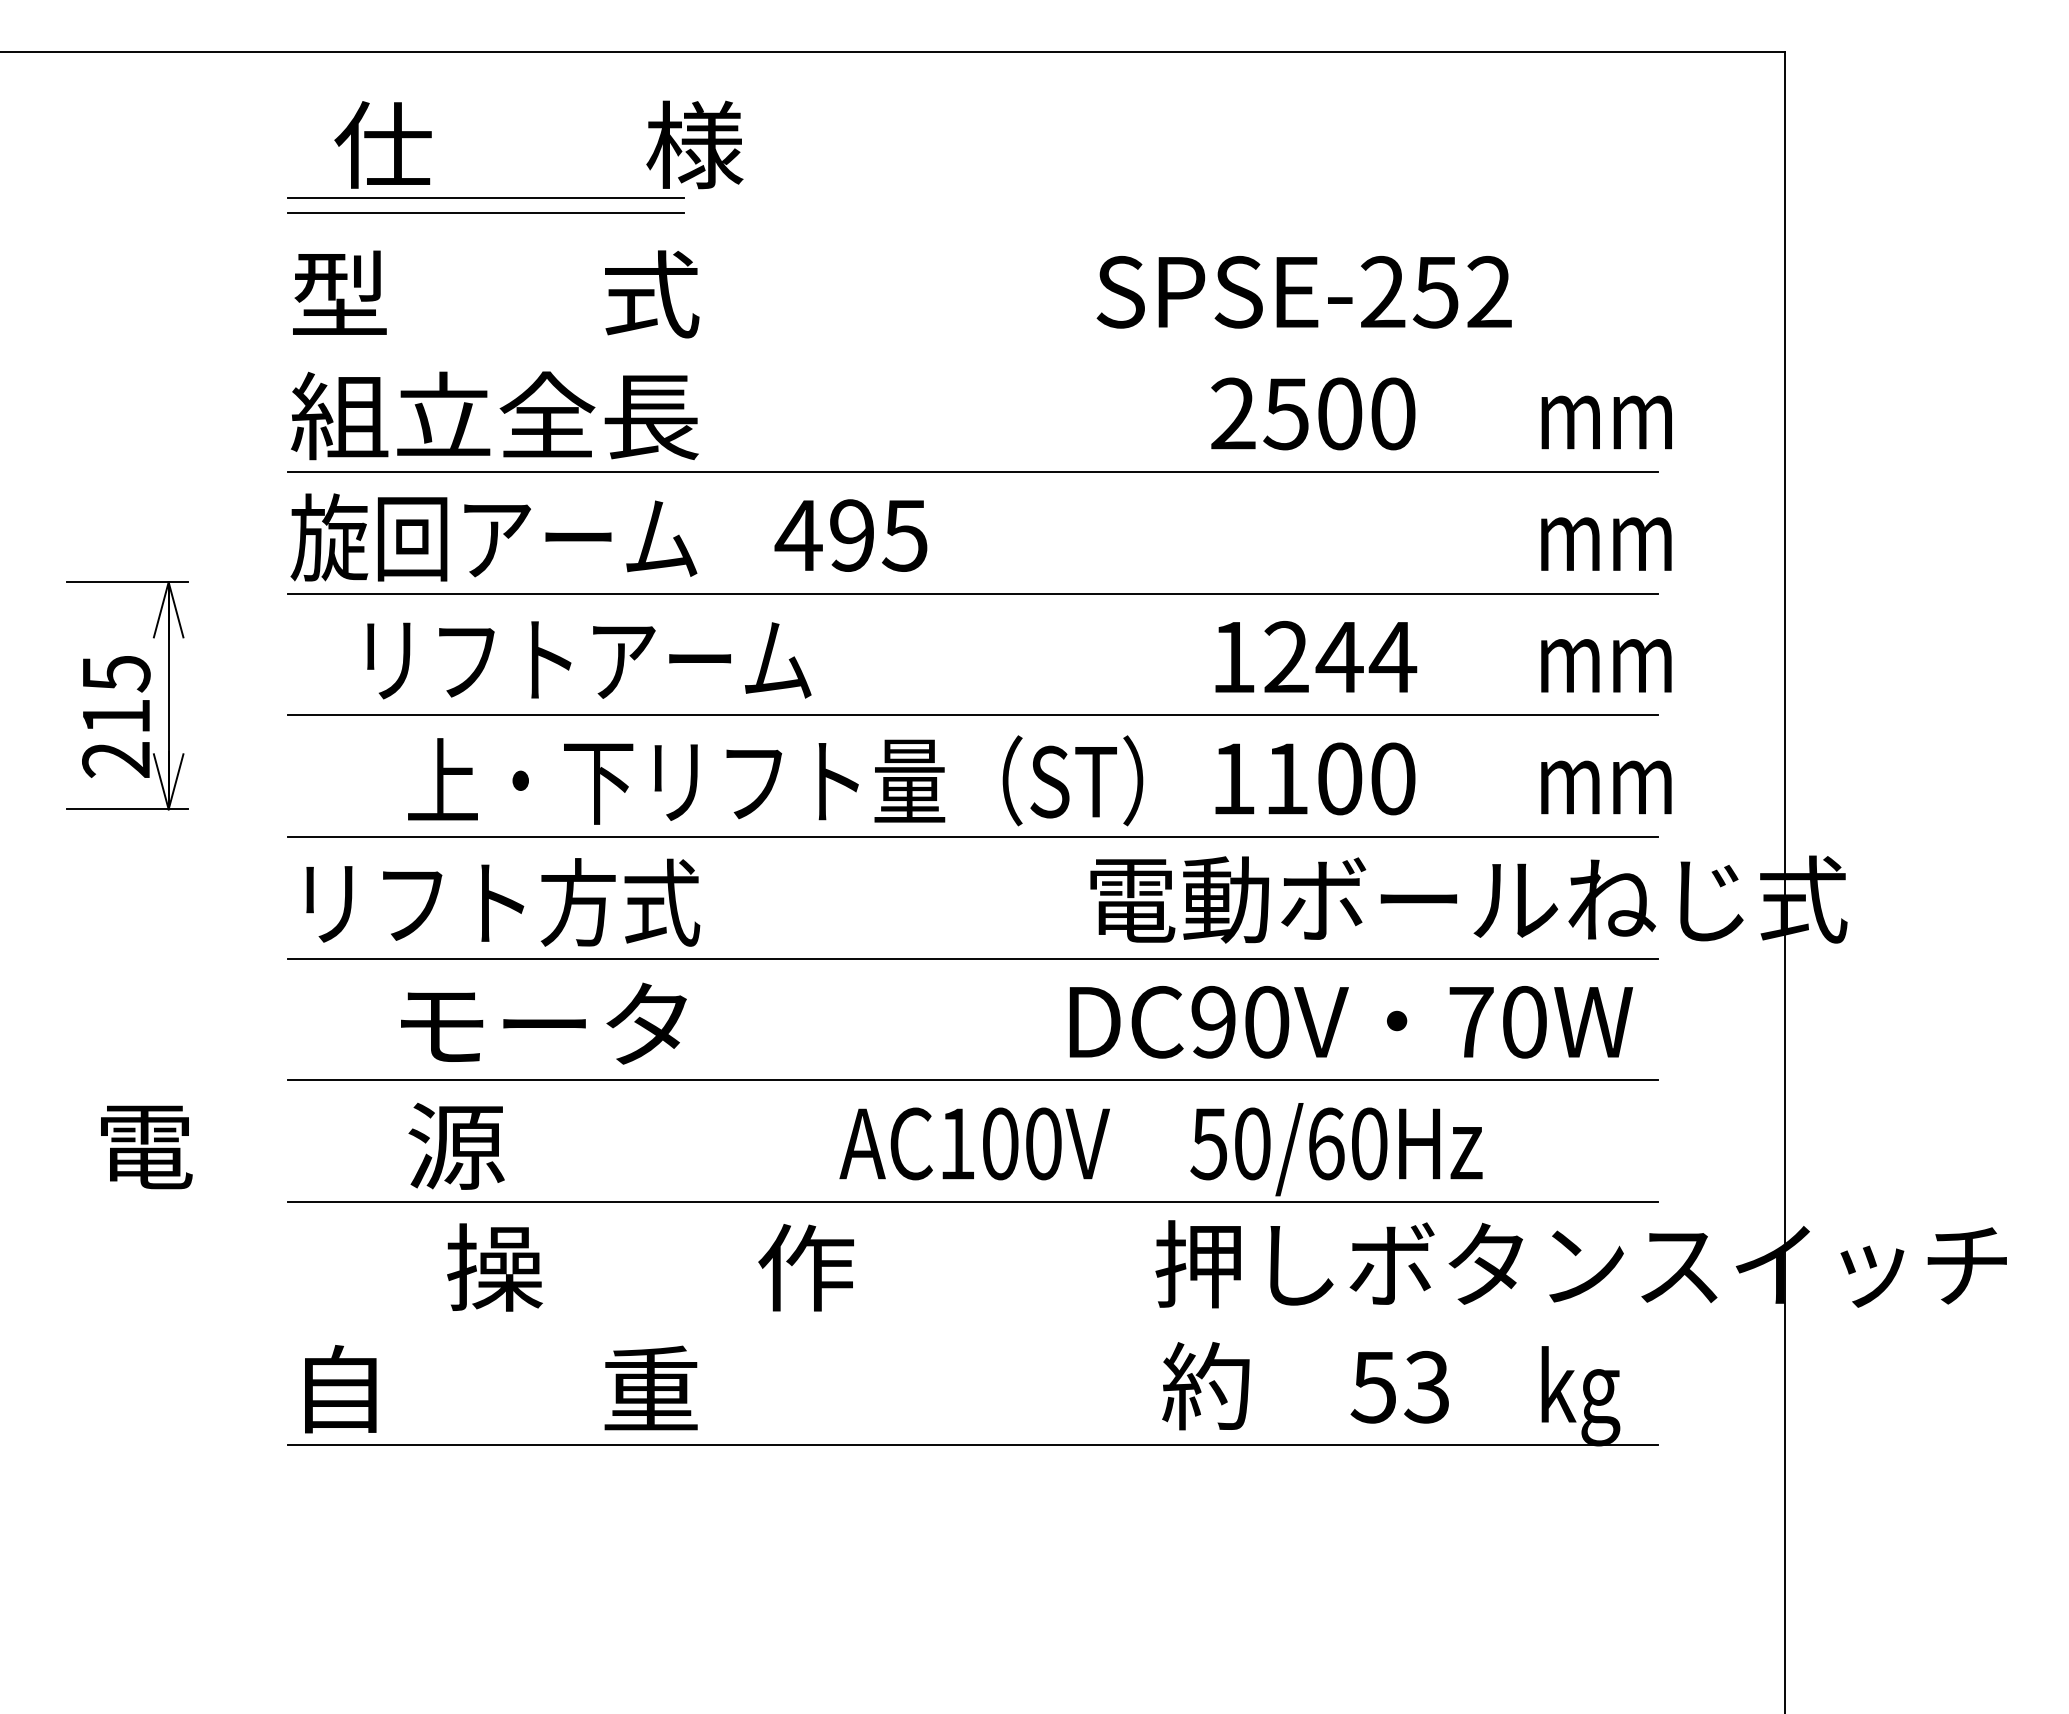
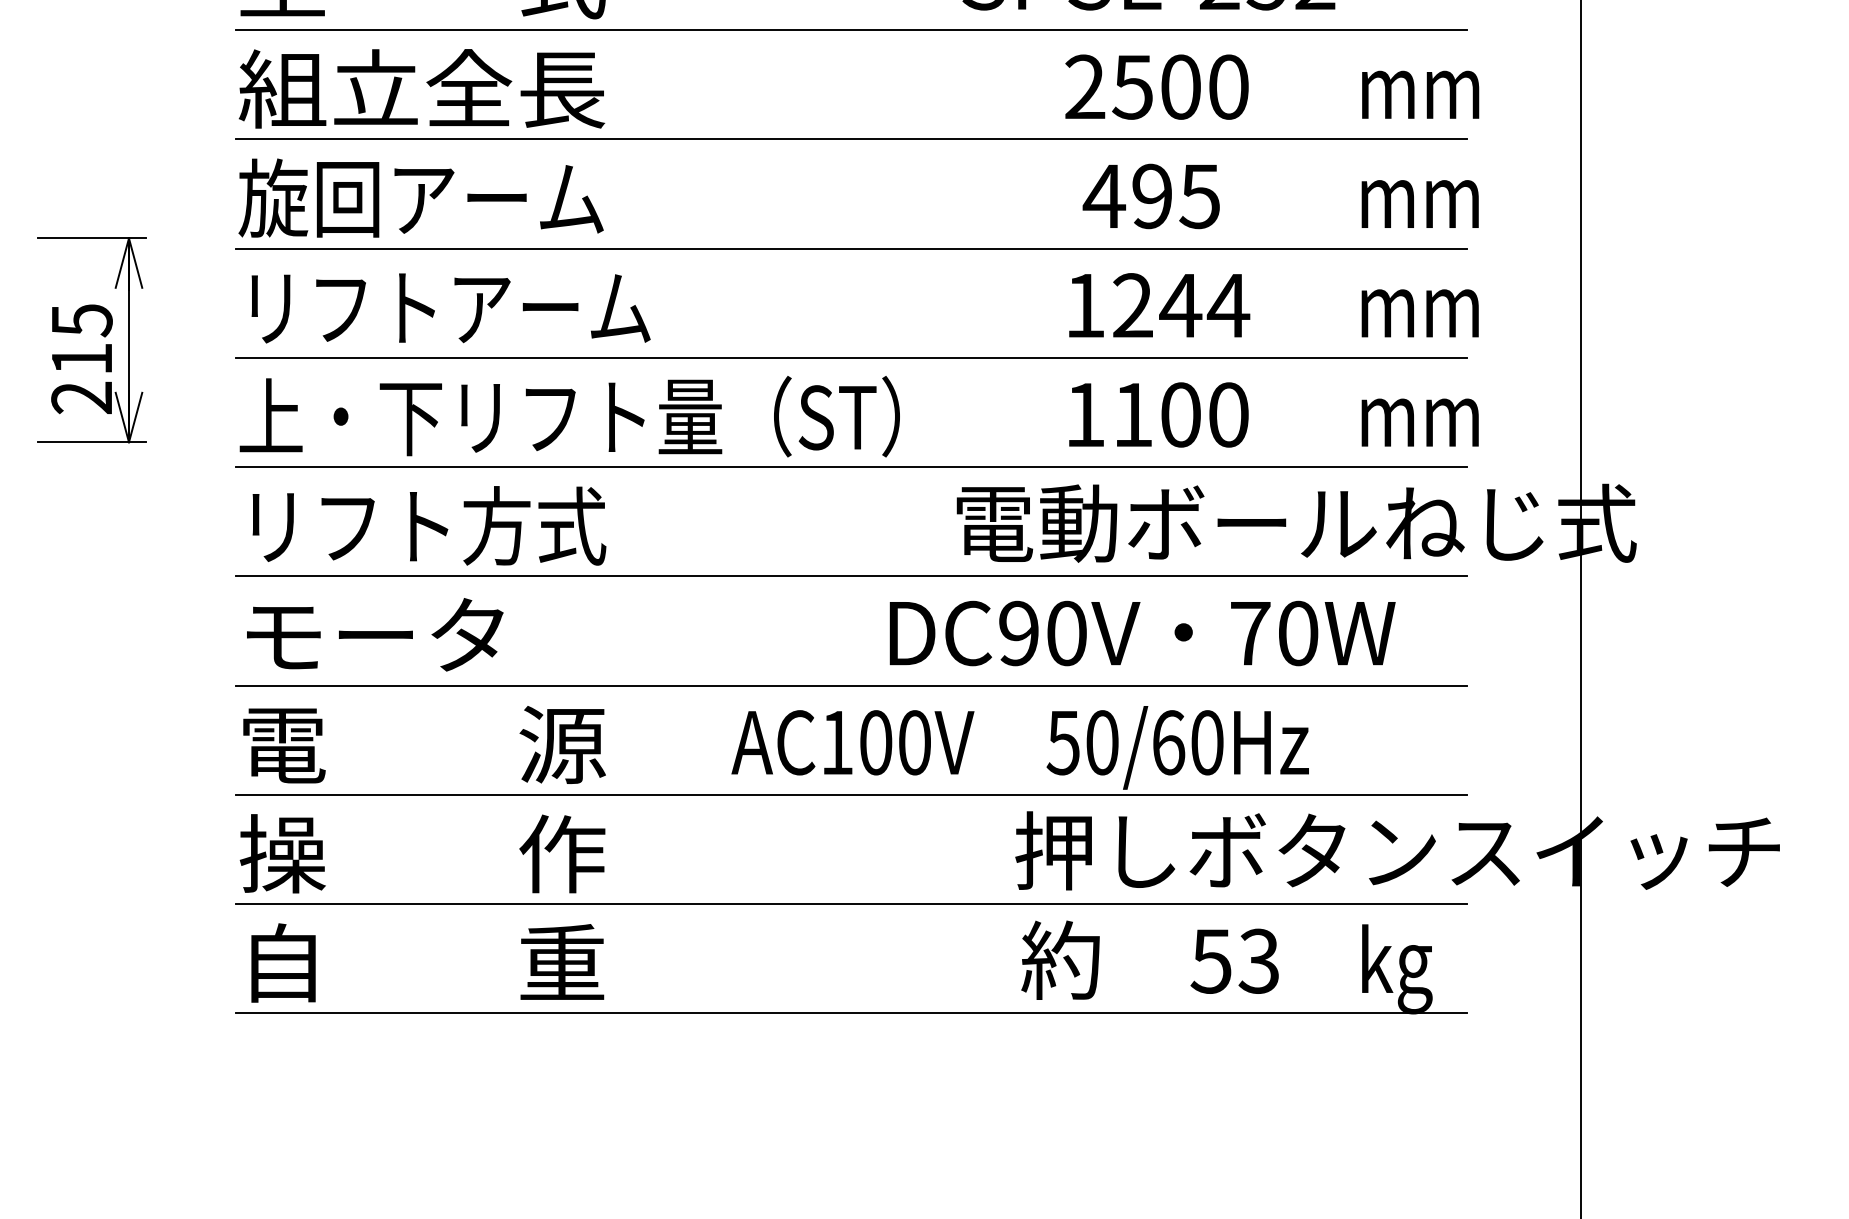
line: (973, 350) -> (851, 30), added
text: (850, 535) -> (1150, 196), moved
text: (589, 660) -> (451, 308), moved
text: (775, 780) -> (569, 416), moved
text: (1351, 1022) -> (1142, 633), moved
text: (543, 1023) -> (374, 634), moved
text: (302, 1146) -> (424, 745), moved
text: (650, 1267) -> (422, 853), moved
line: (973, 1323) -> (851, 904), added

